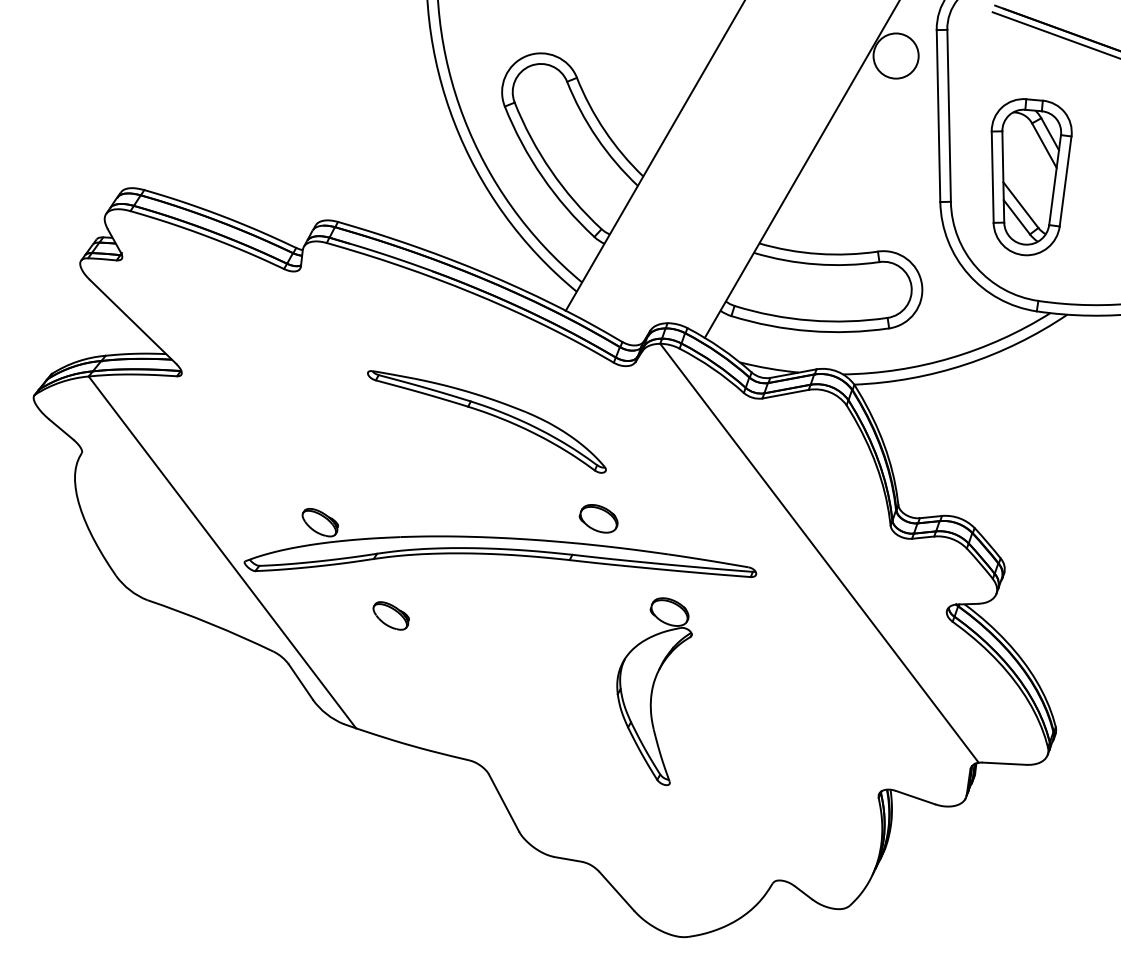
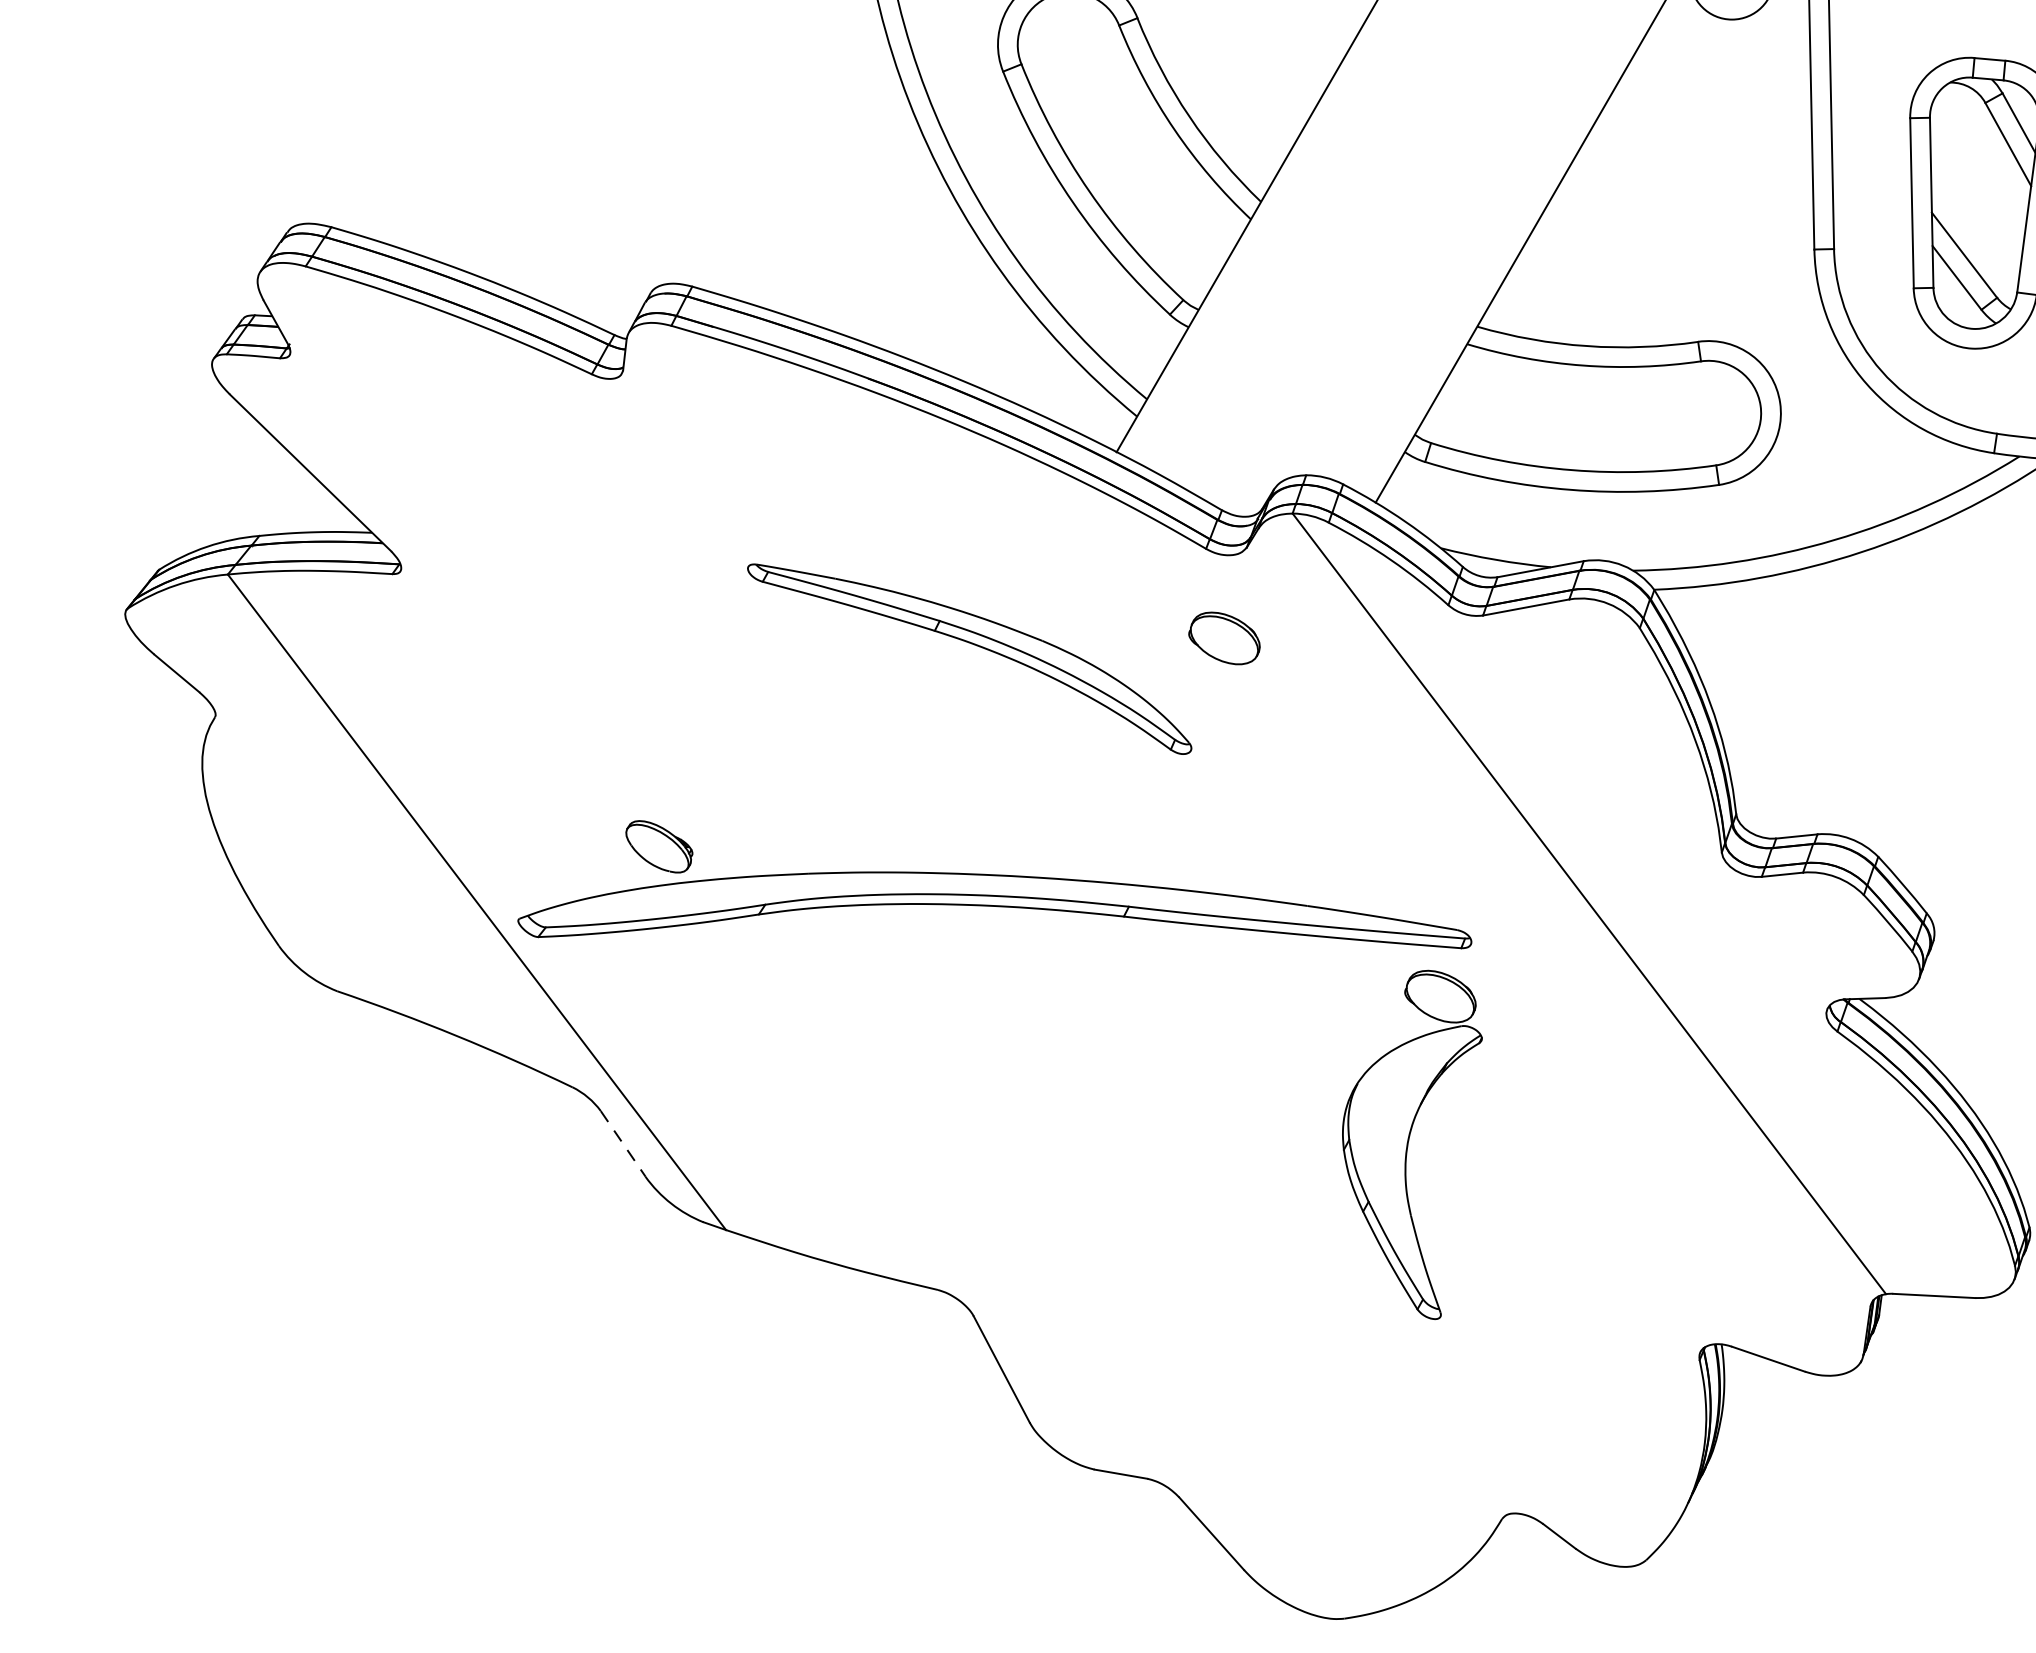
part: (598, 518) -> (1224, 637), moved
part: (390, 615) -> (790, 1019), removed
line: (301, 682) -> (624, 1144), solid -> dashed
part: (654, 691) -> (1412, 1144), moved

